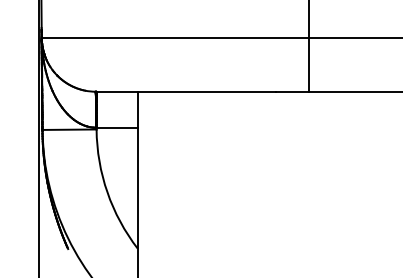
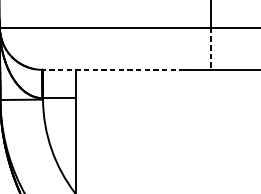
line: (308, 64) -> (210, 48), solid -> dashed
line: (185, 91) -> (113, 69), solid -> dashed

